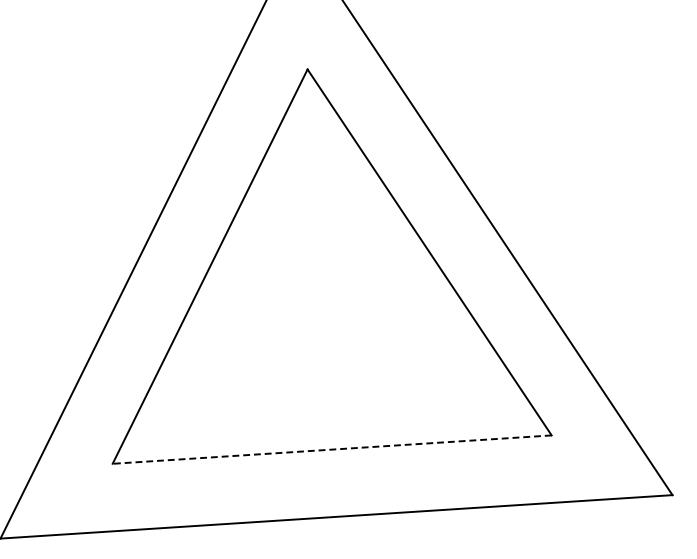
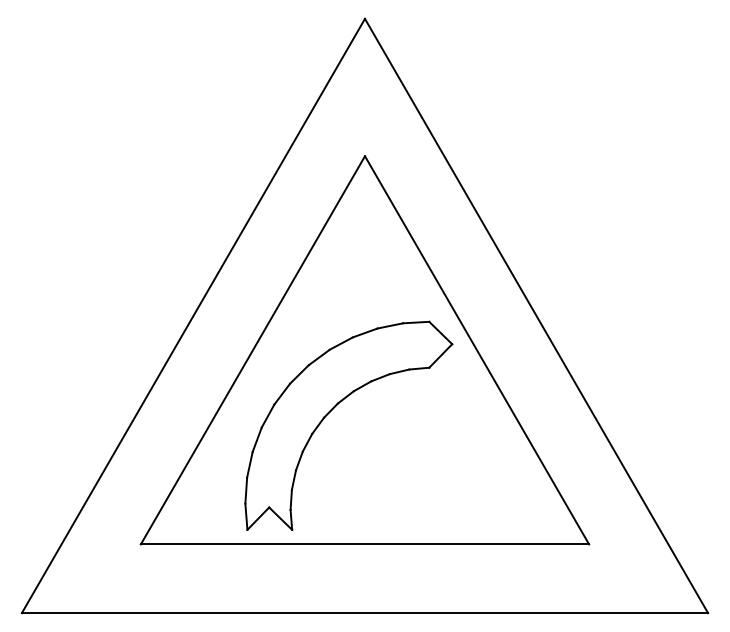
part: (292, 319) -> (333, 409), added
line: (331, 449) -> (364, 544), dashed -> solid

